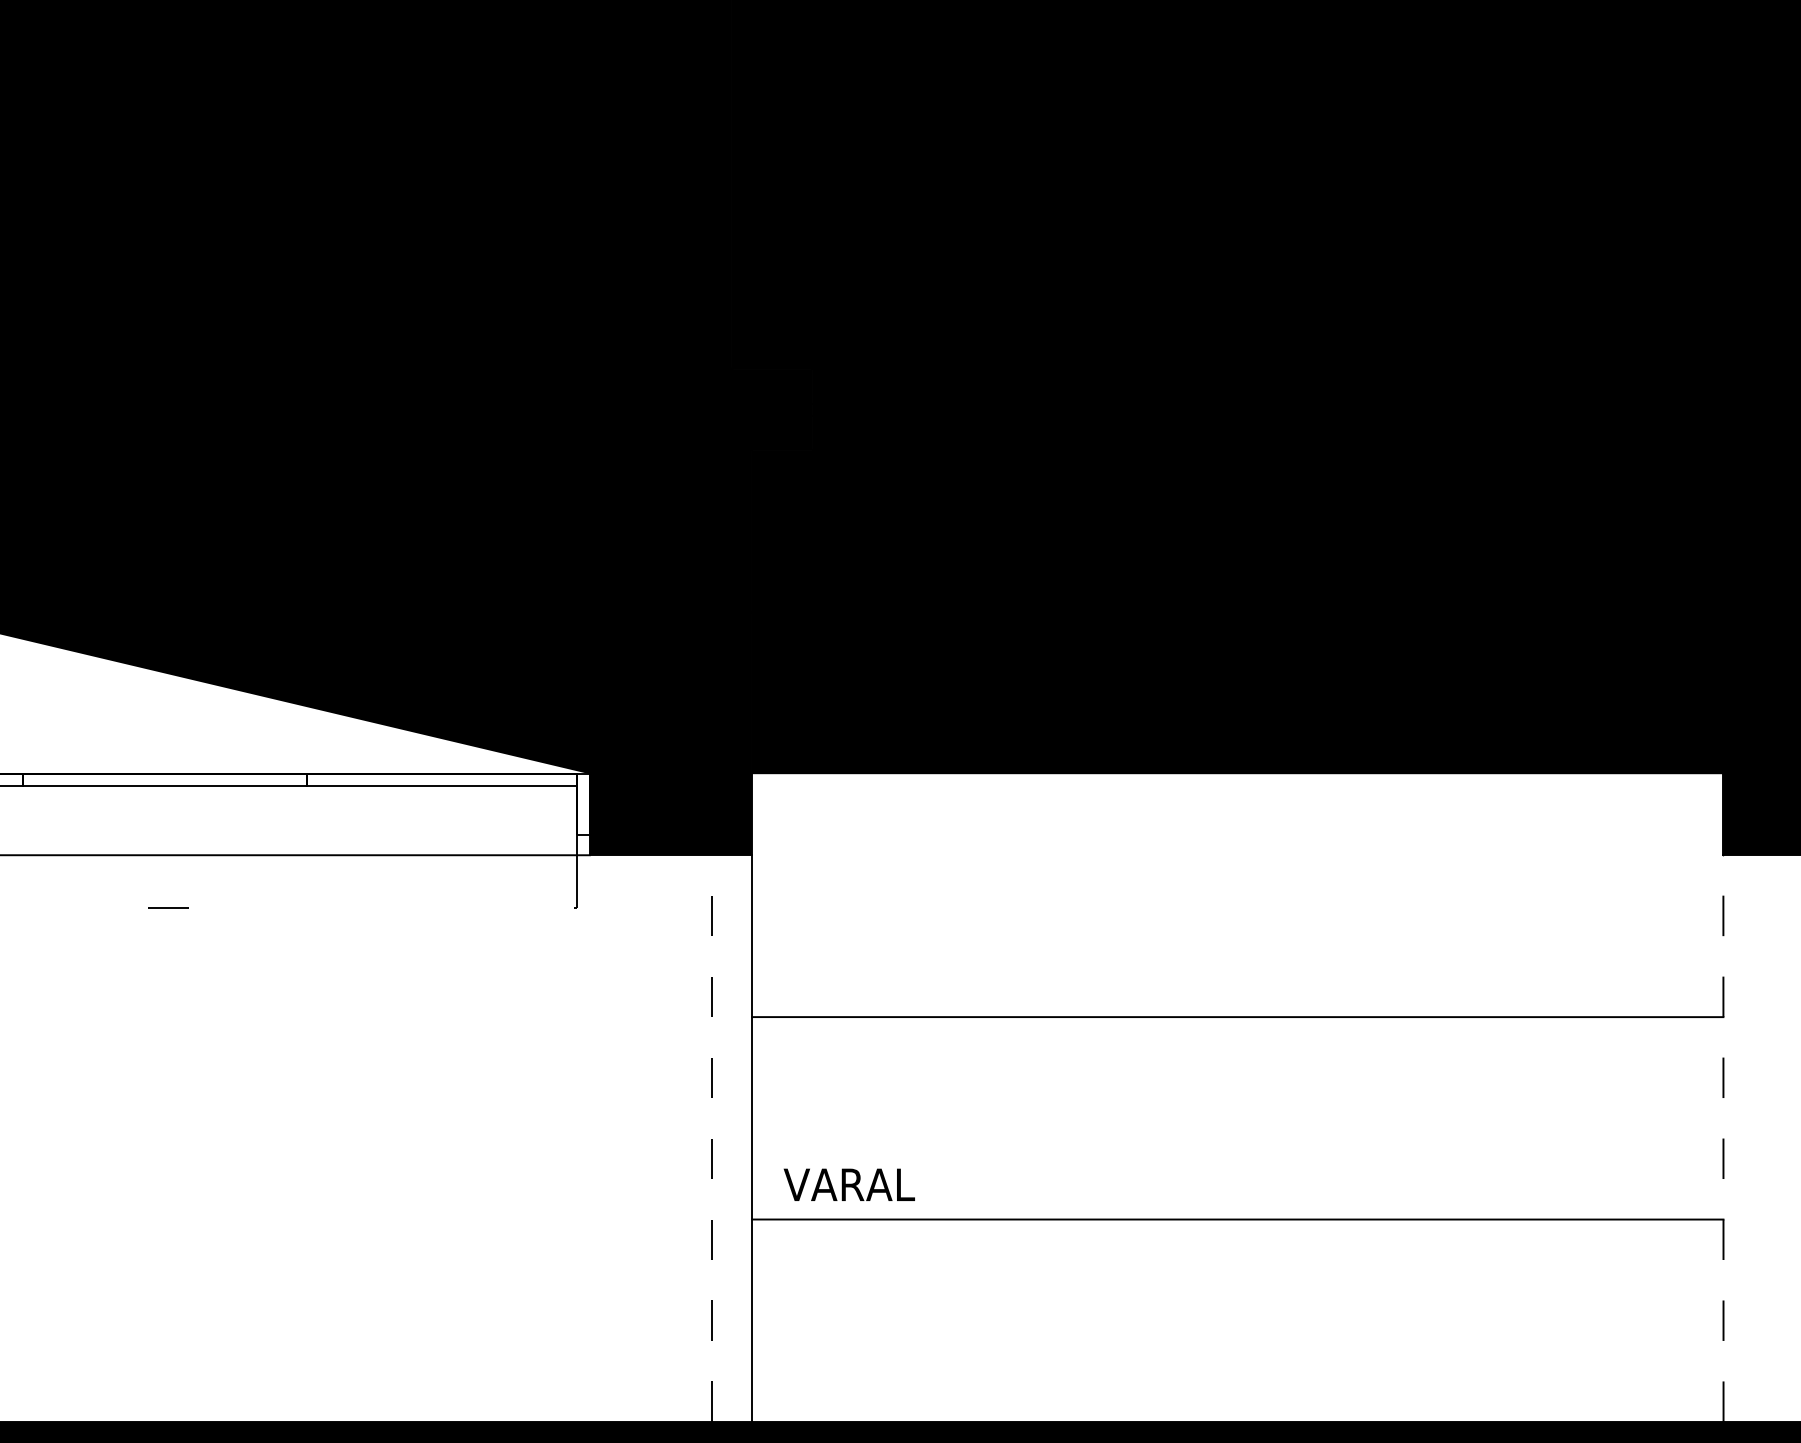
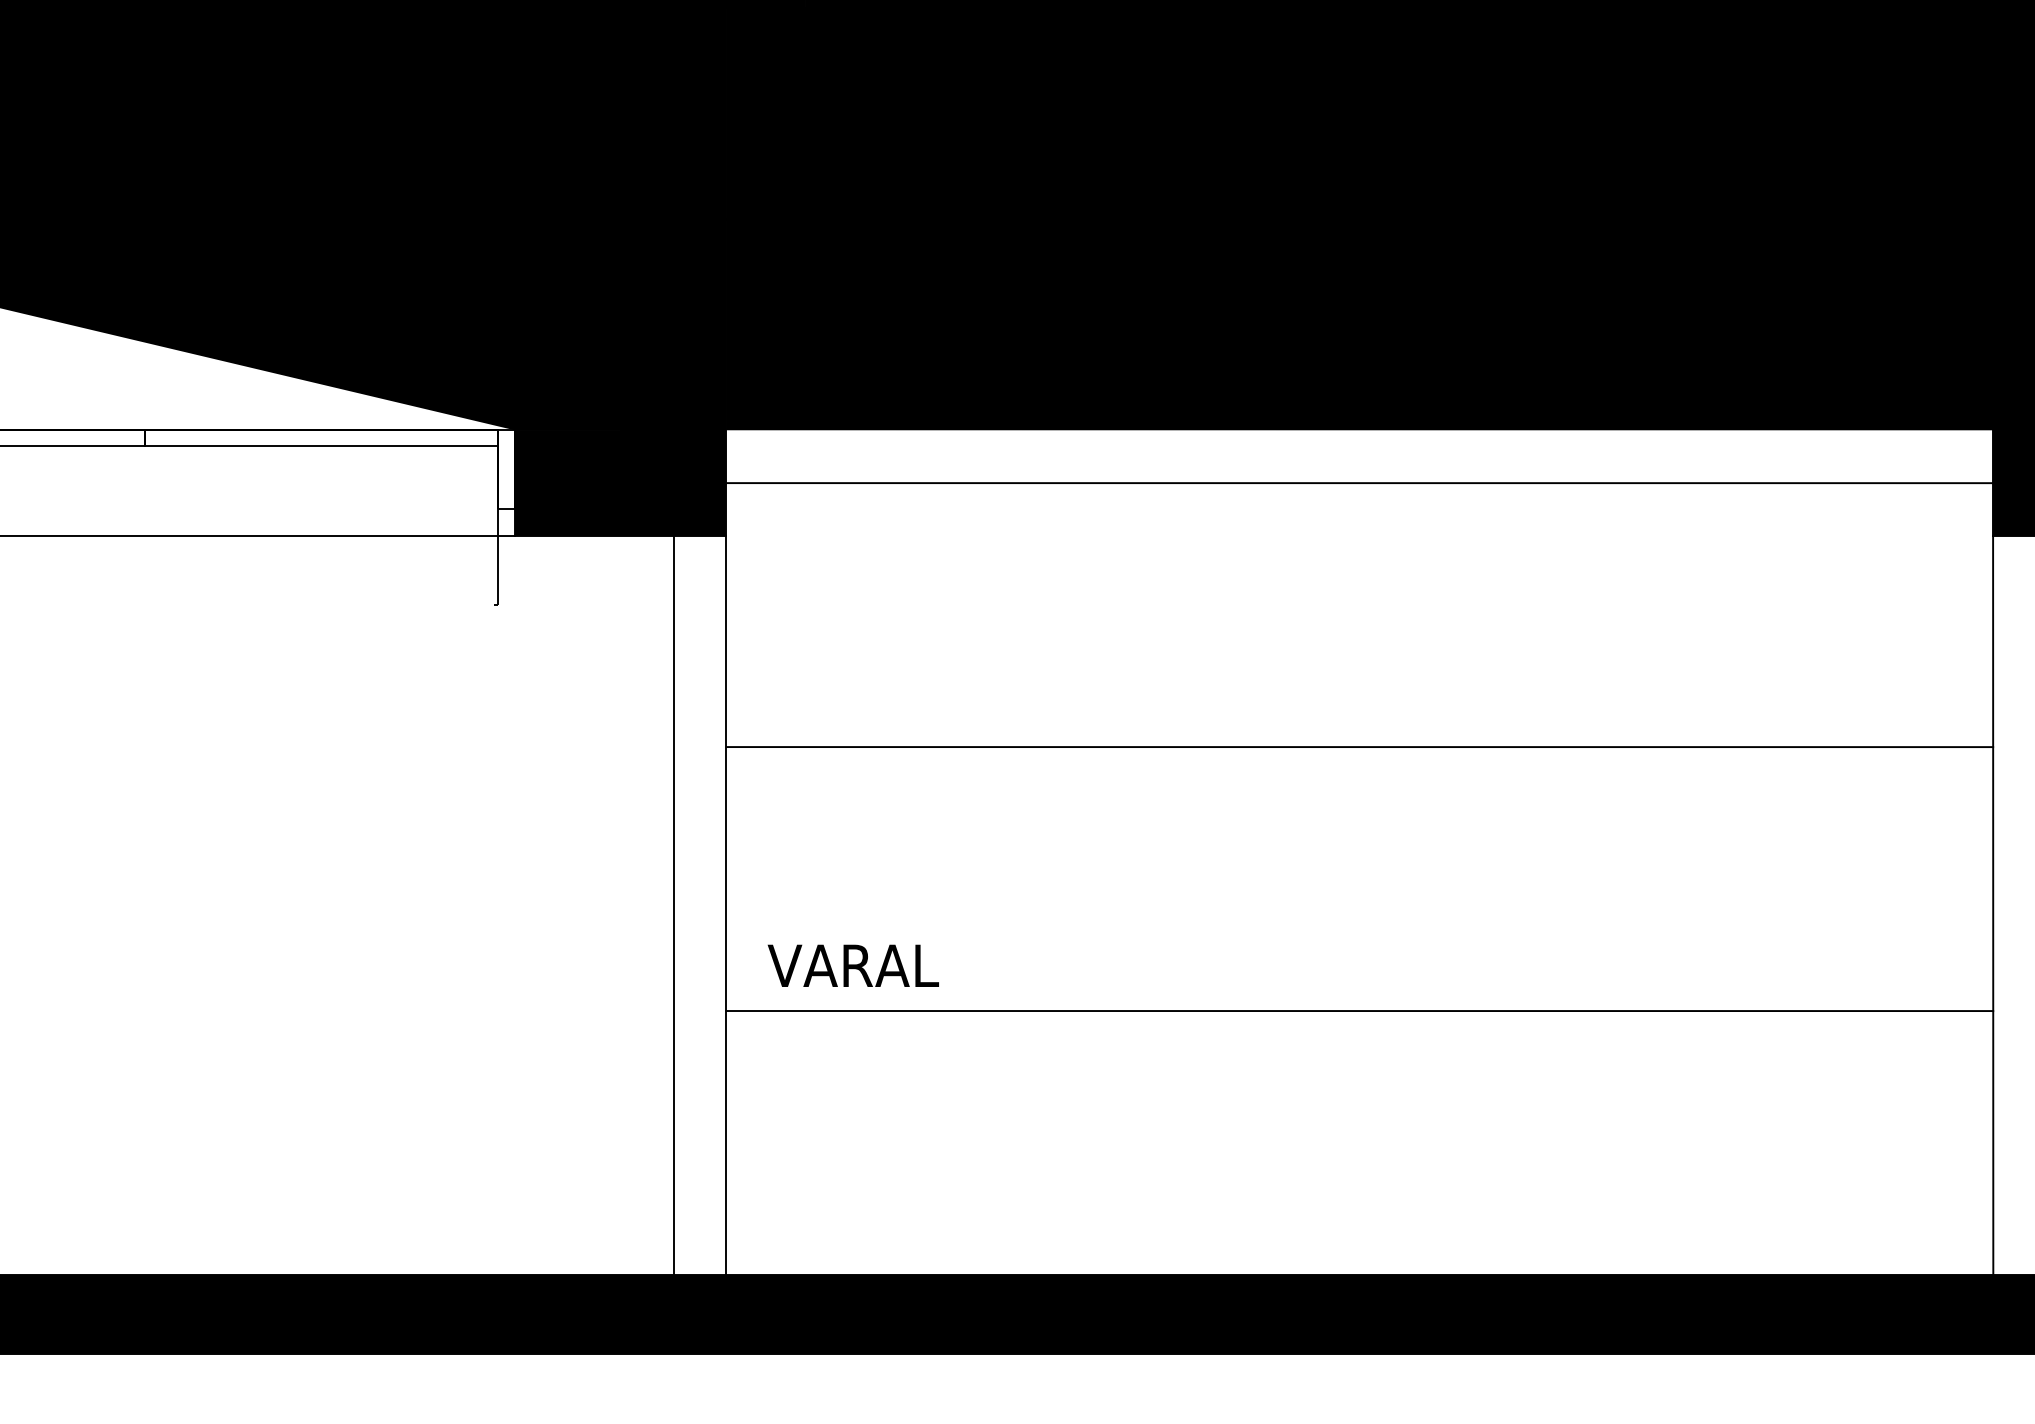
line: (1237, 814) -> (1359, 482), added
line: (711, 1138) -> (673, 905), dashed -> solid
line: (1723, 1138) -> (1993, 905), dashed -> solid

